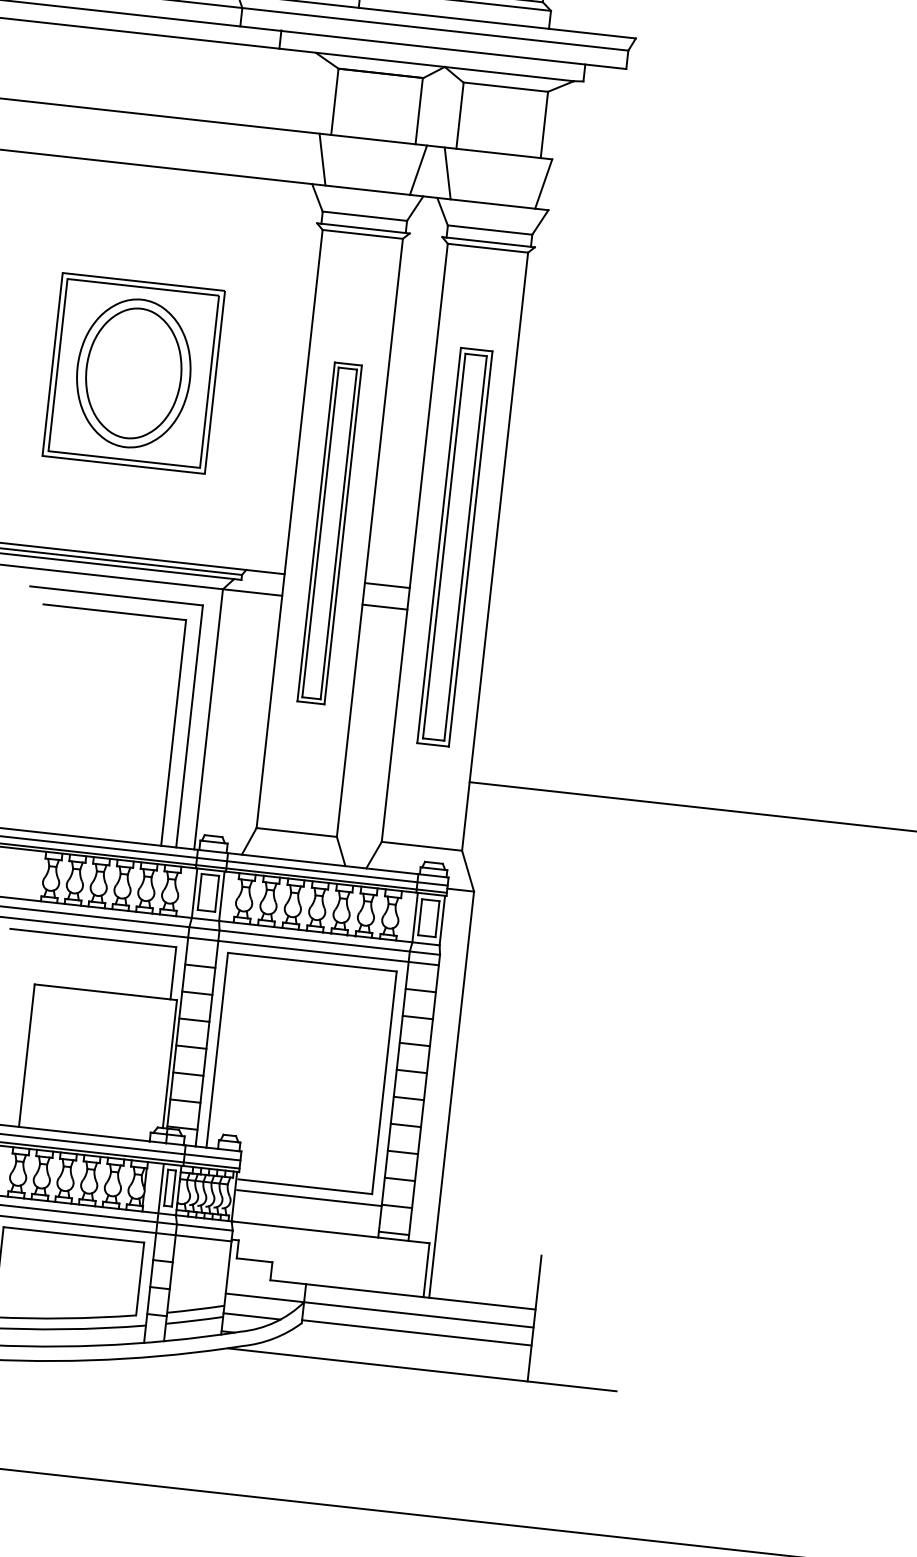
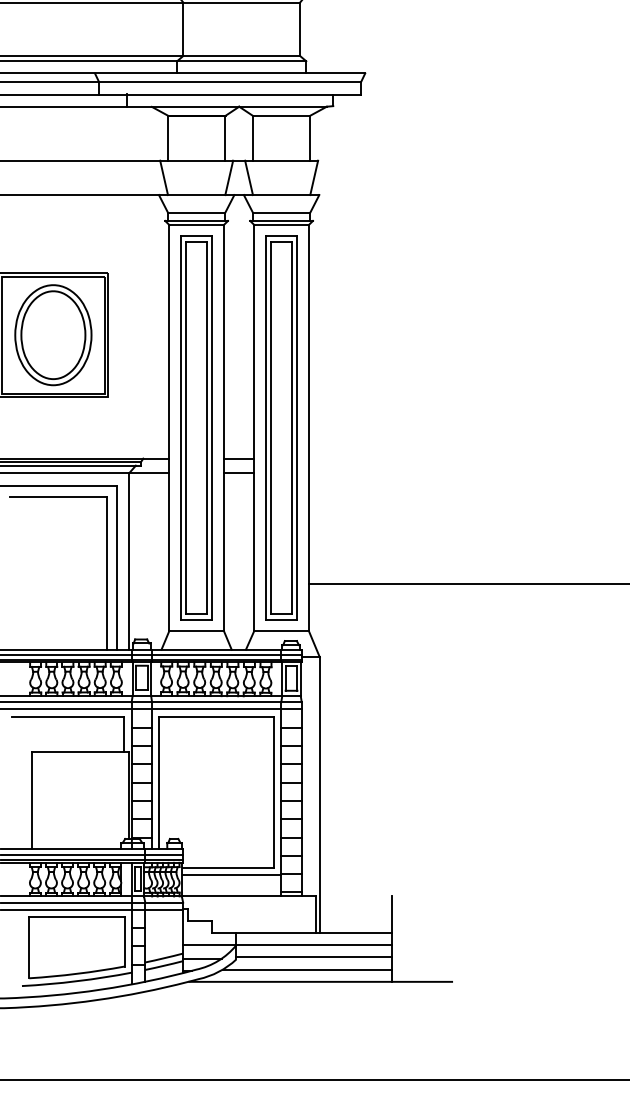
part: (329, 532) -> (196, 427), size x1.67
part: (454, 546) -> (281, 427), size x1.43
line: (405, 1349) -> (307, 969), added

